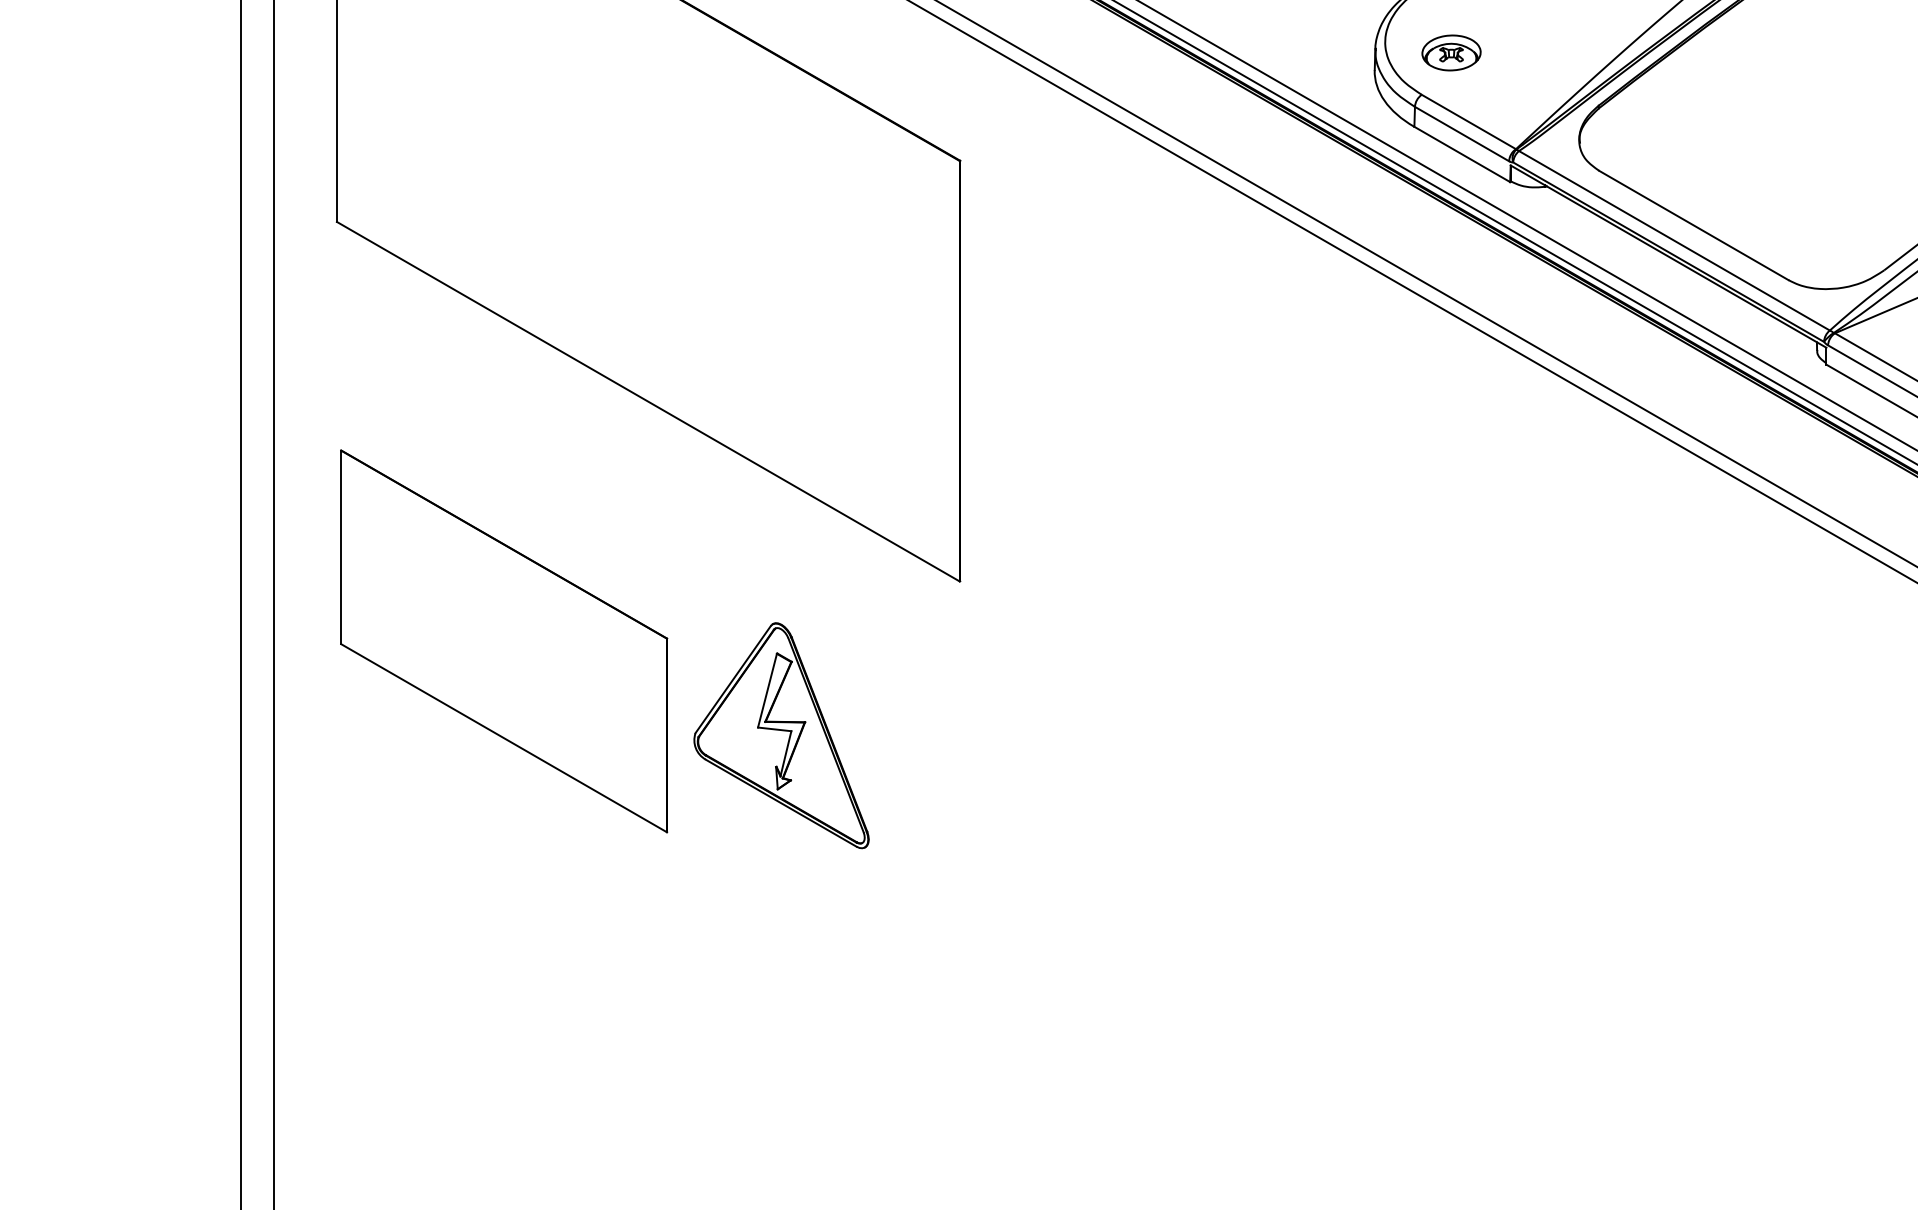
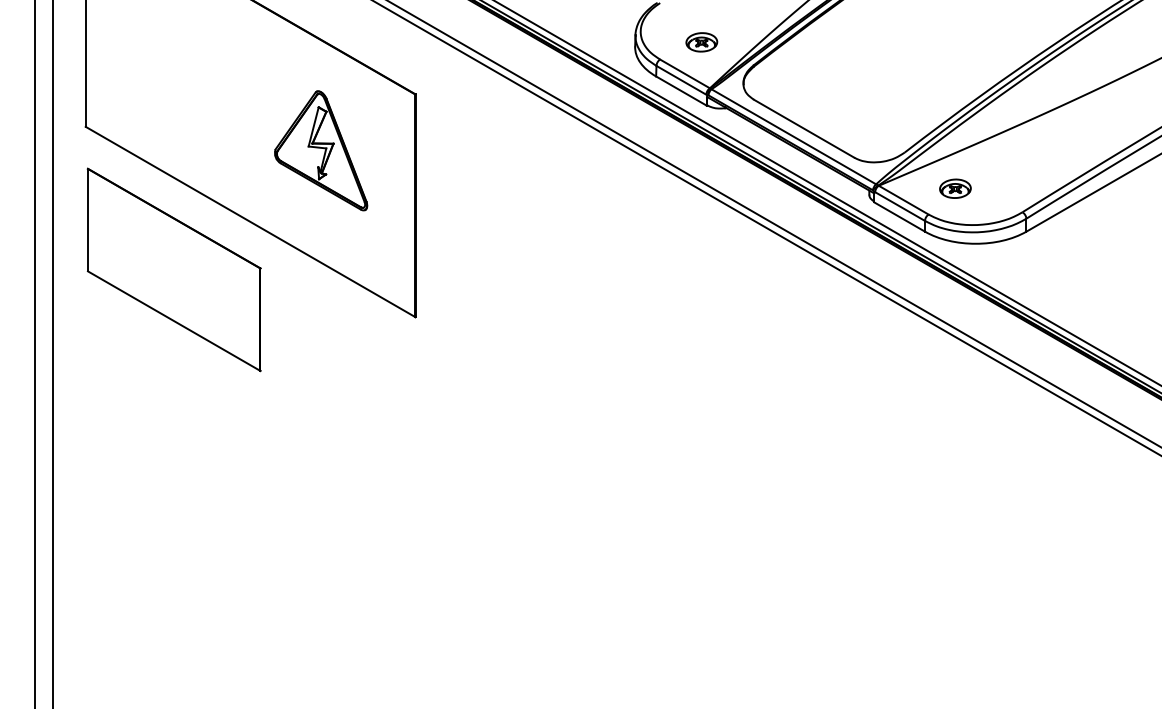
part: (1450, 53) -> (701, 42), moved
part: (502, 640) -> (173, 269), moved
part: (782, 735) -> (321, 150), moved

